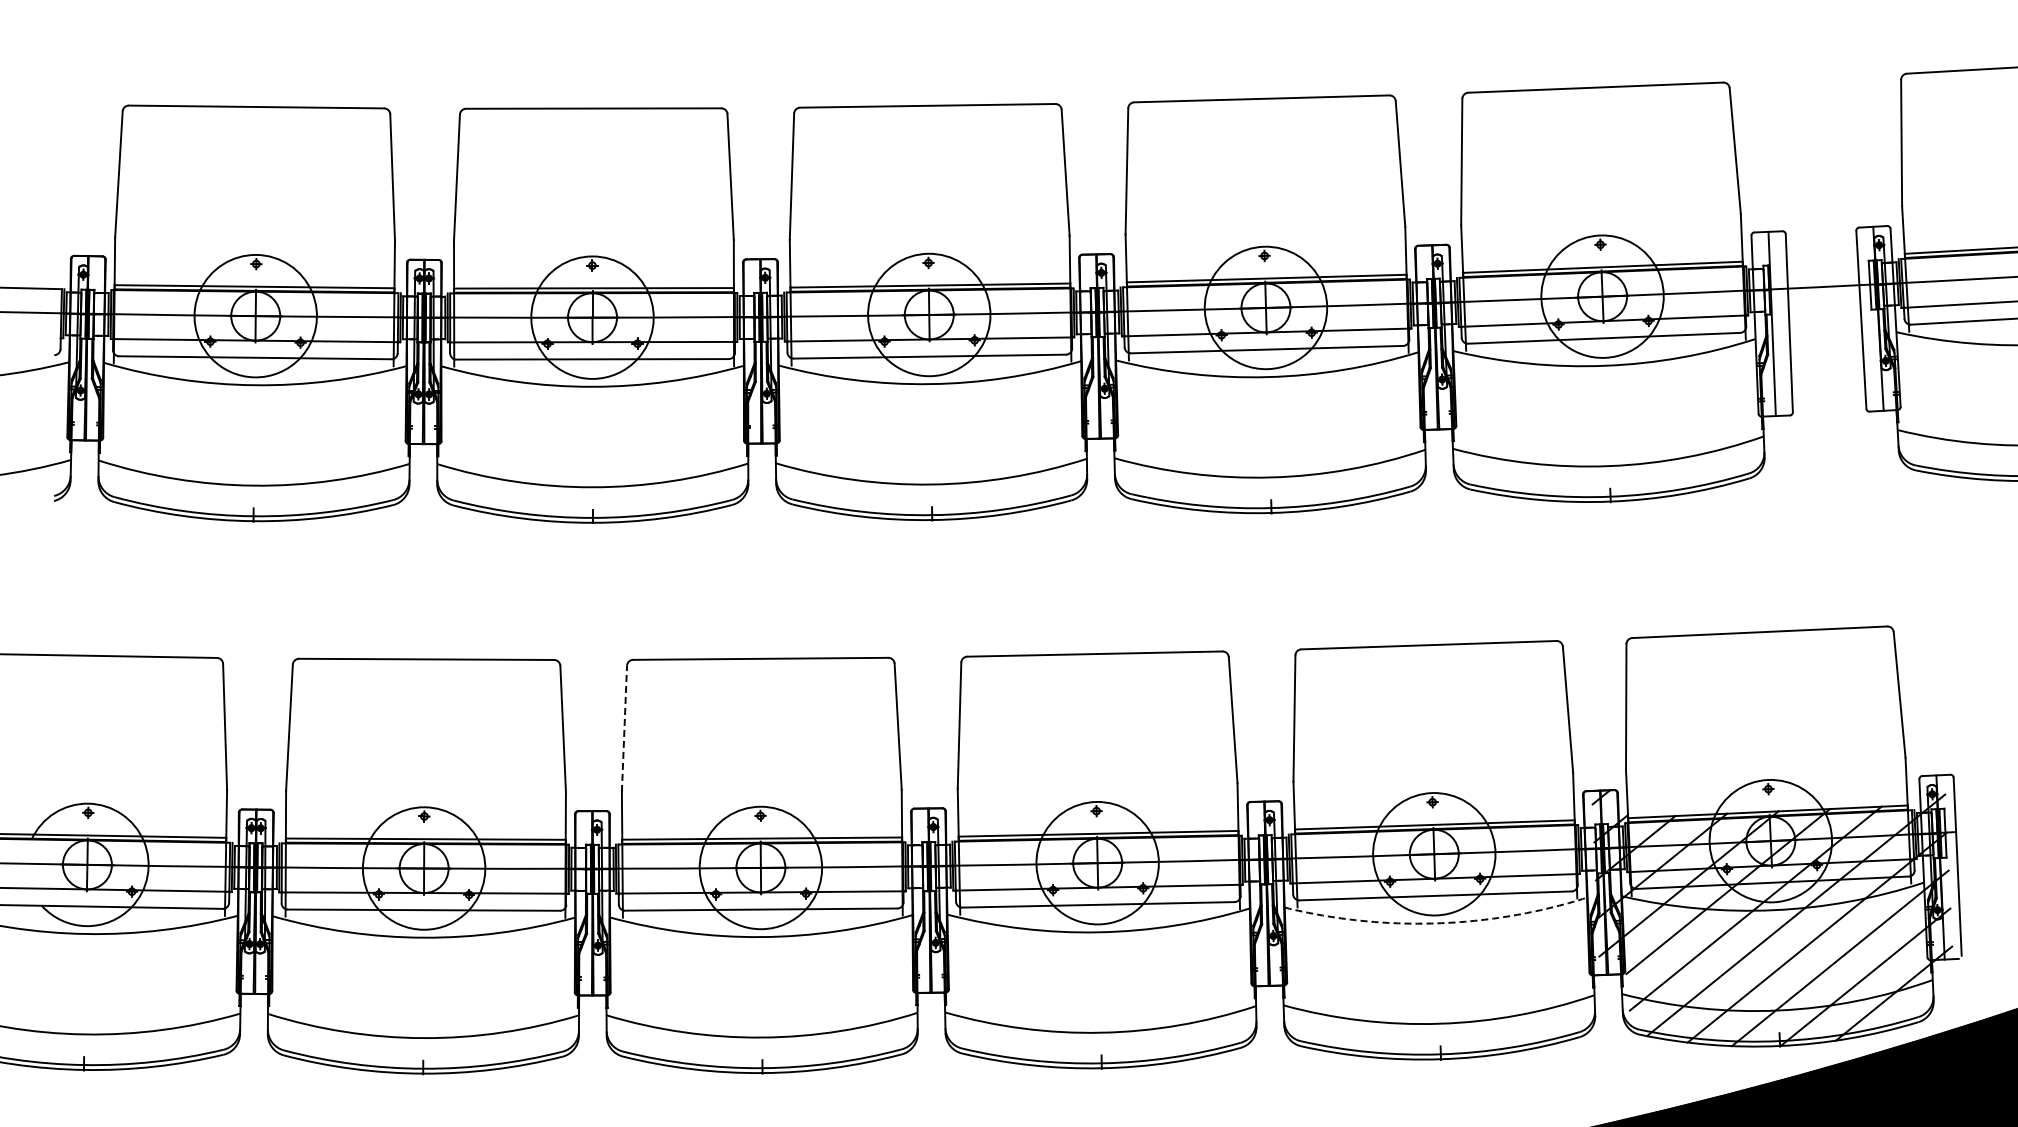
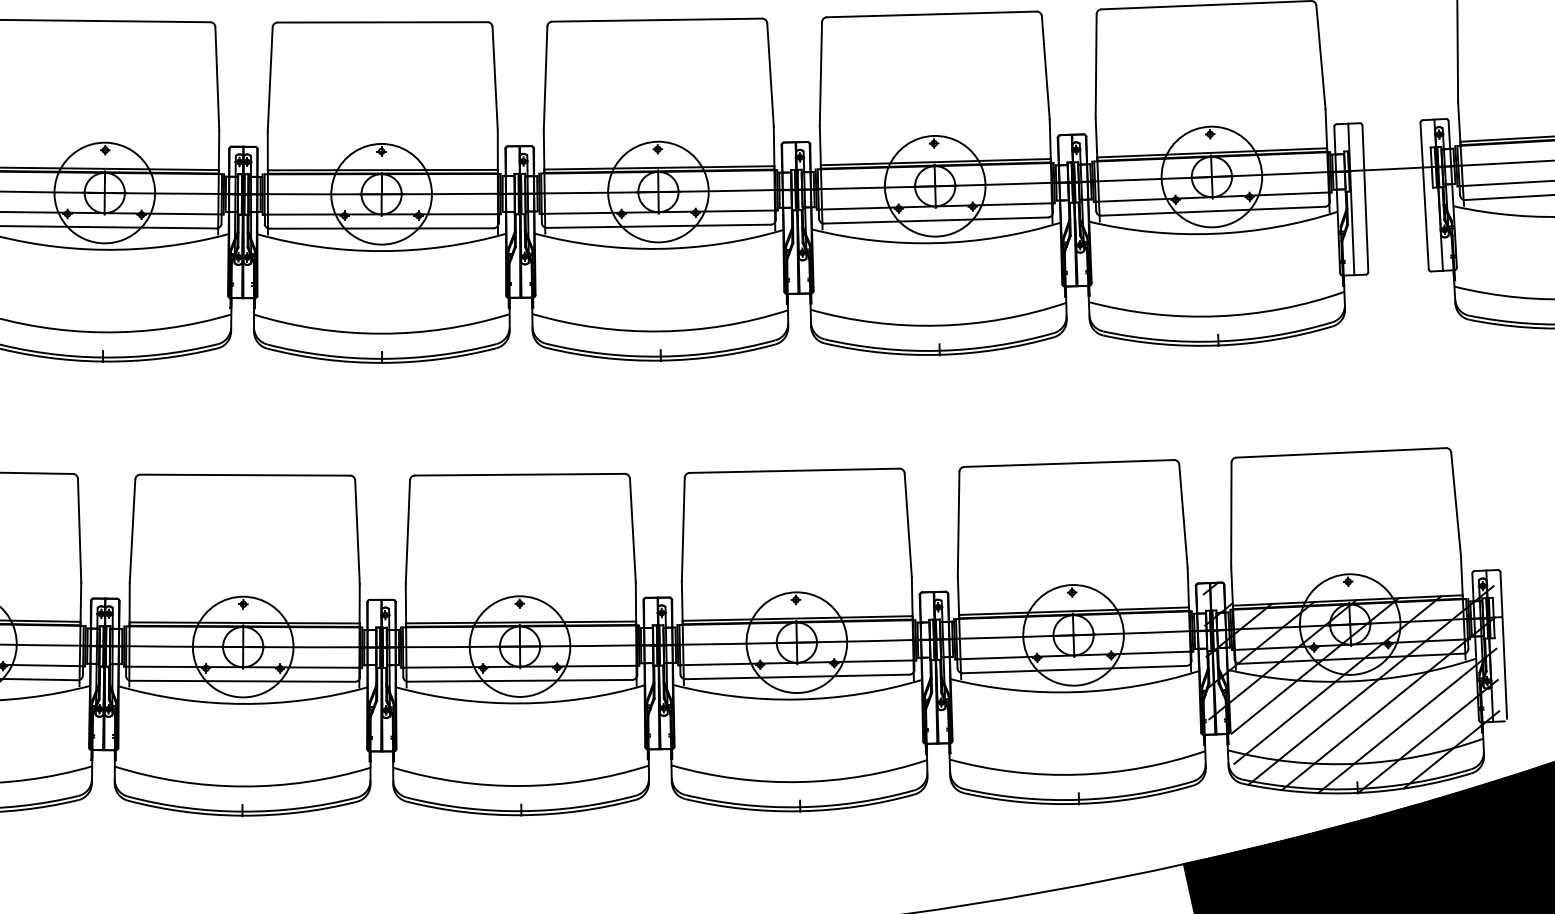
line: (624, 728) -> (407, 531), dashed -> solid
arc: (1436, 923) -> (1075, 692), dashed -> solid

